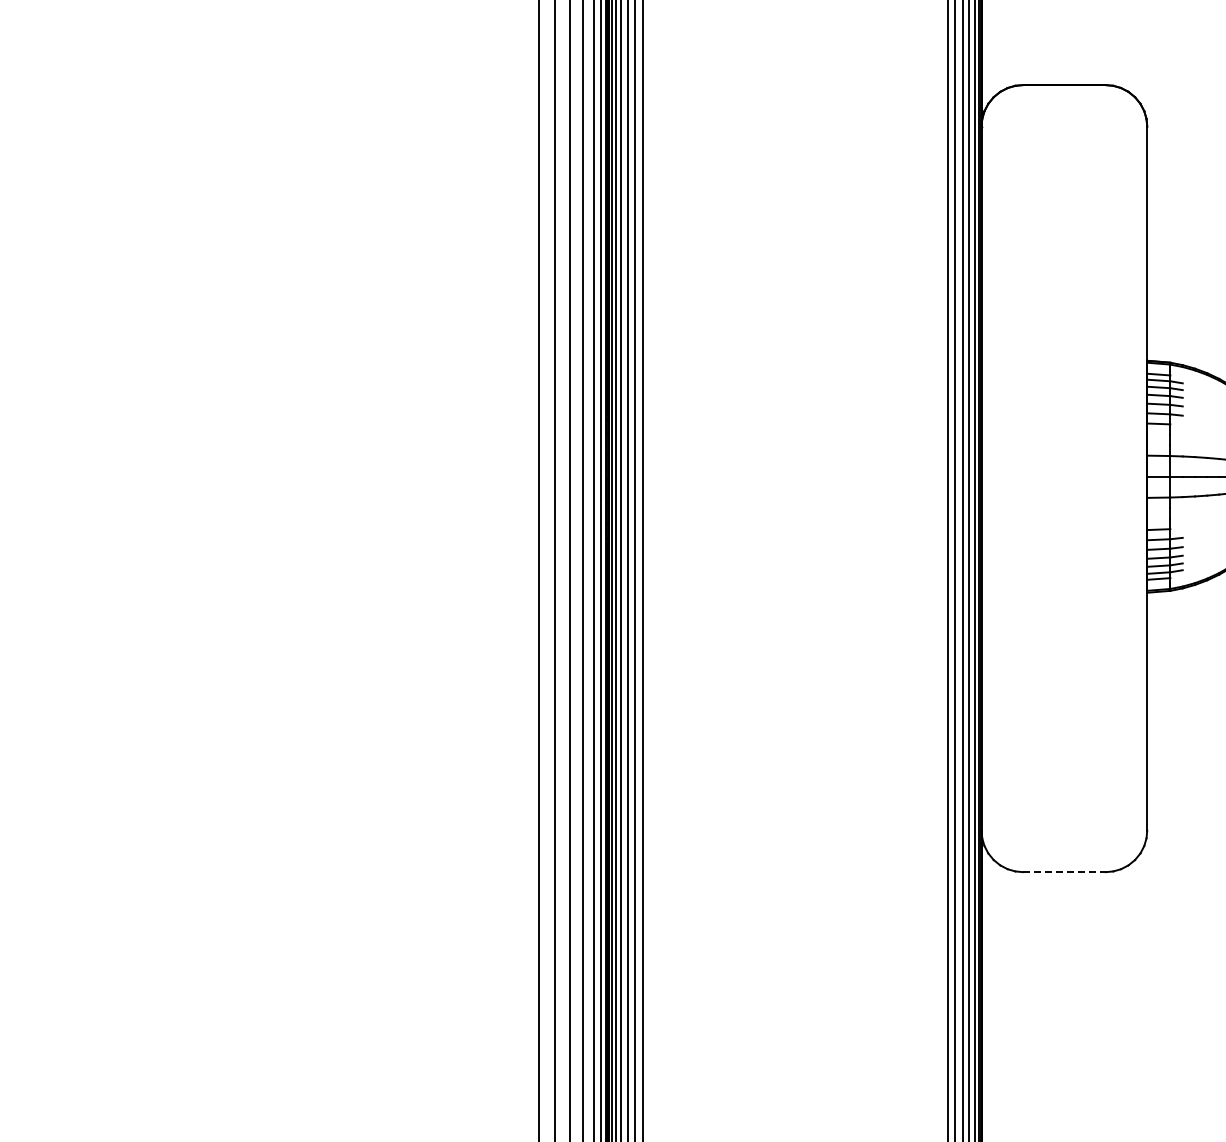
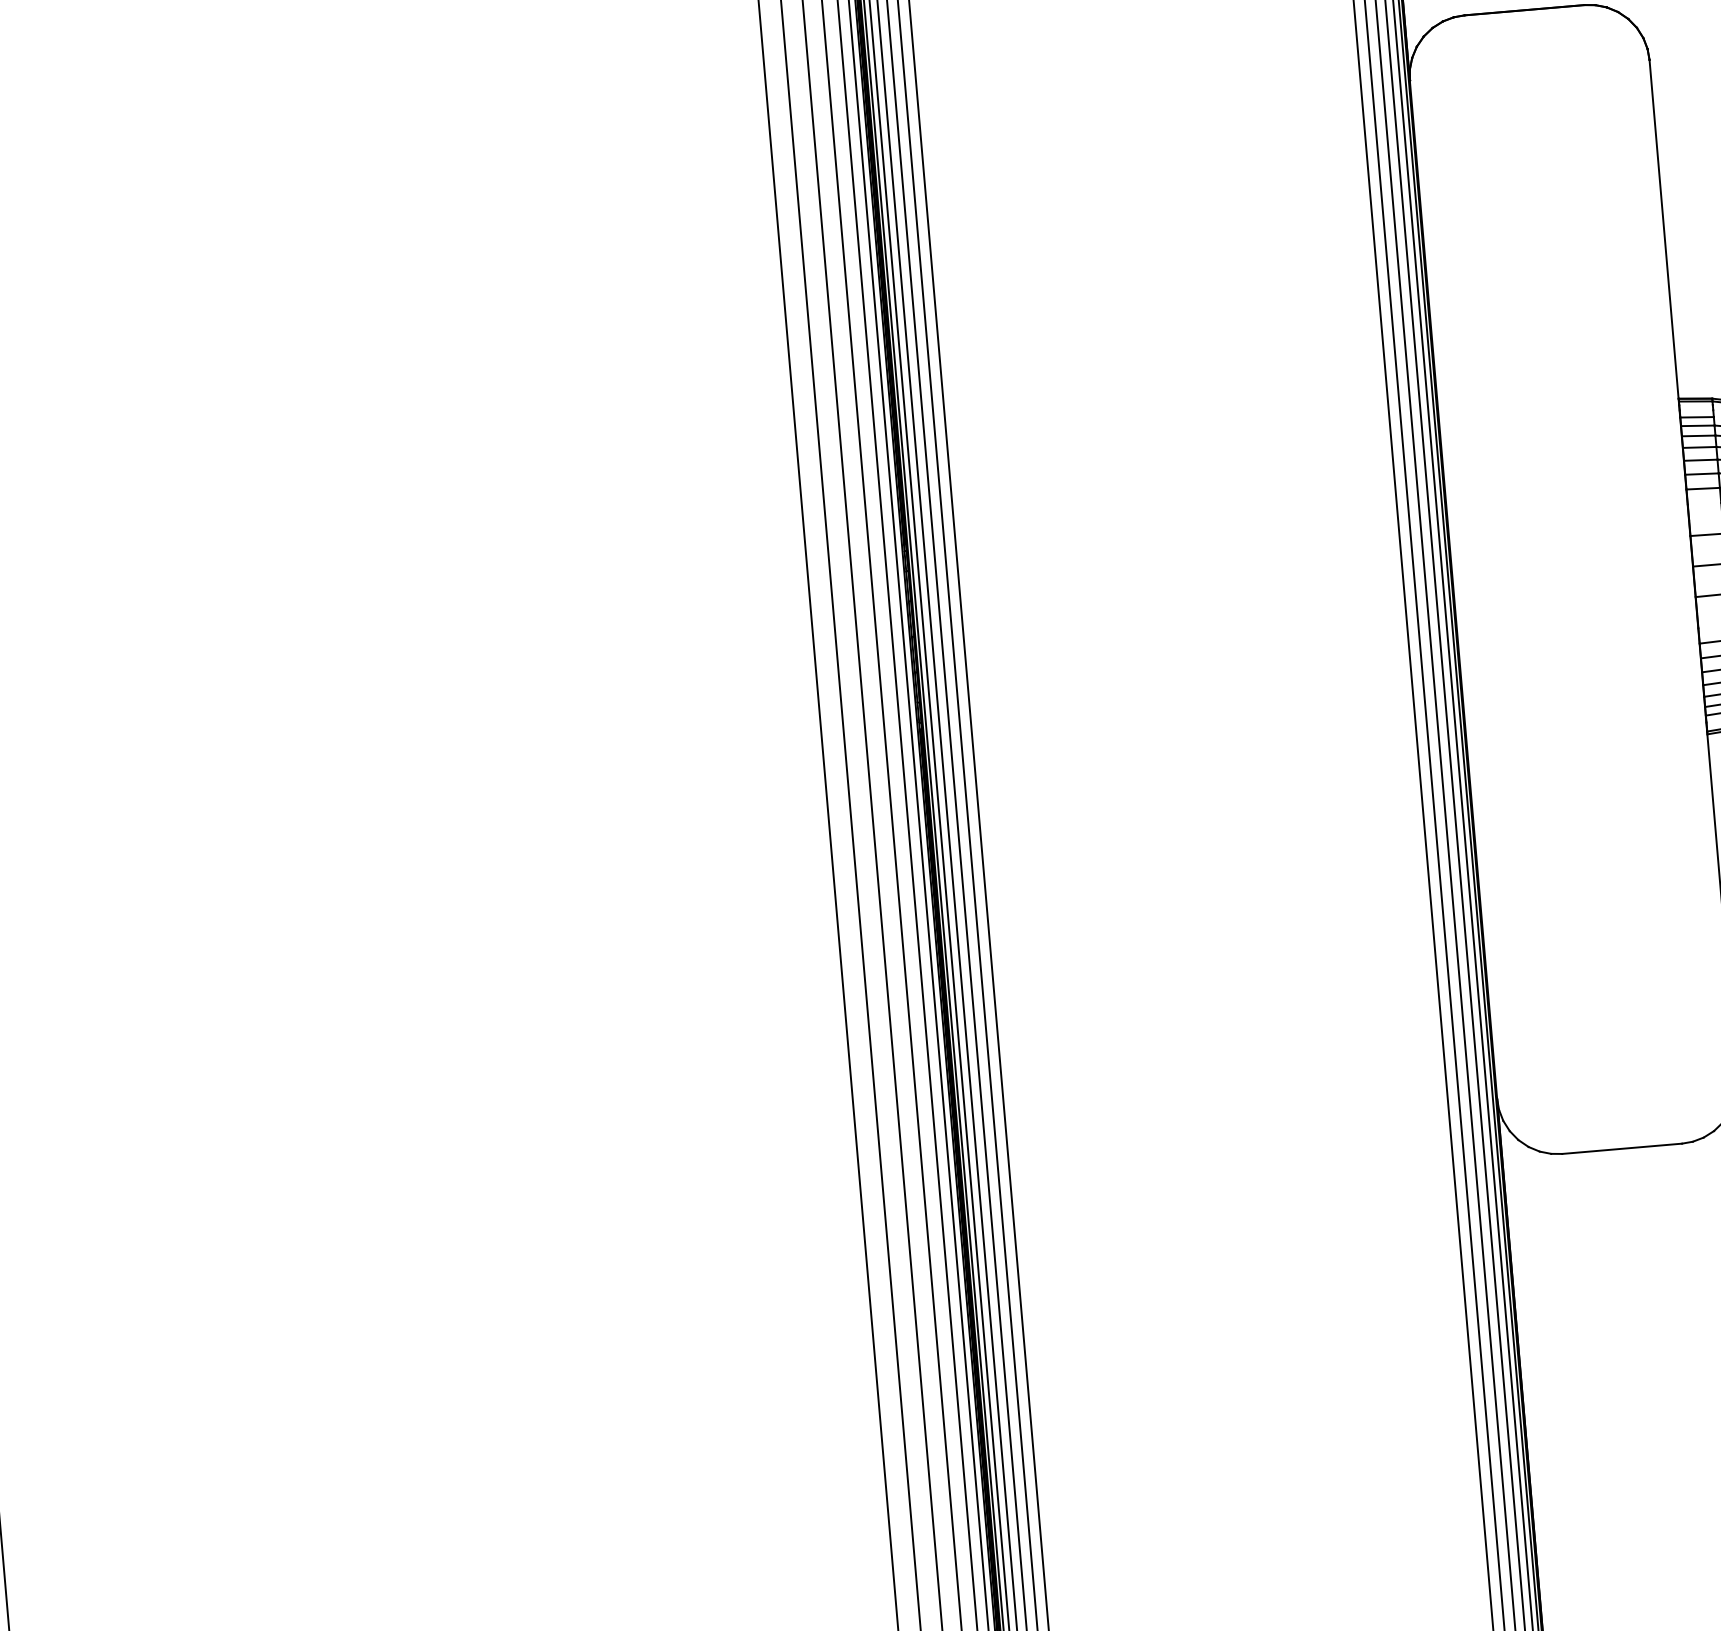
line: (1064, 872) -> (1622, 1149), dashed -> solid

